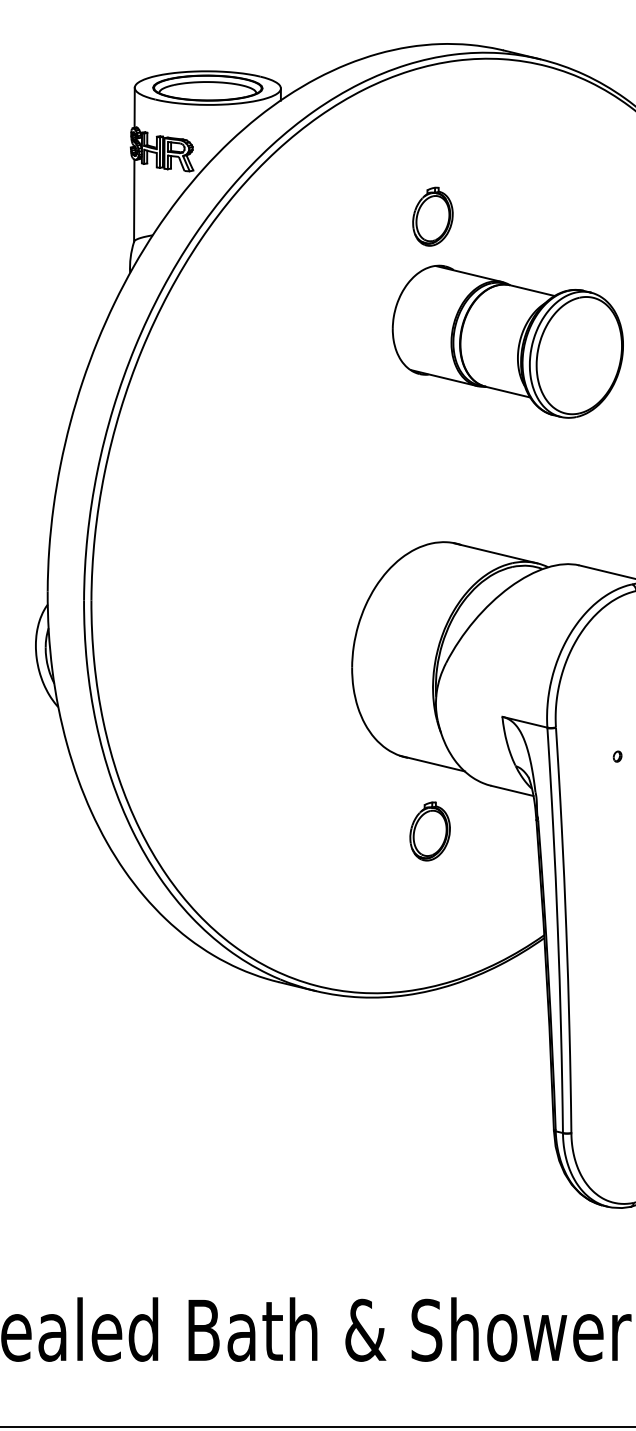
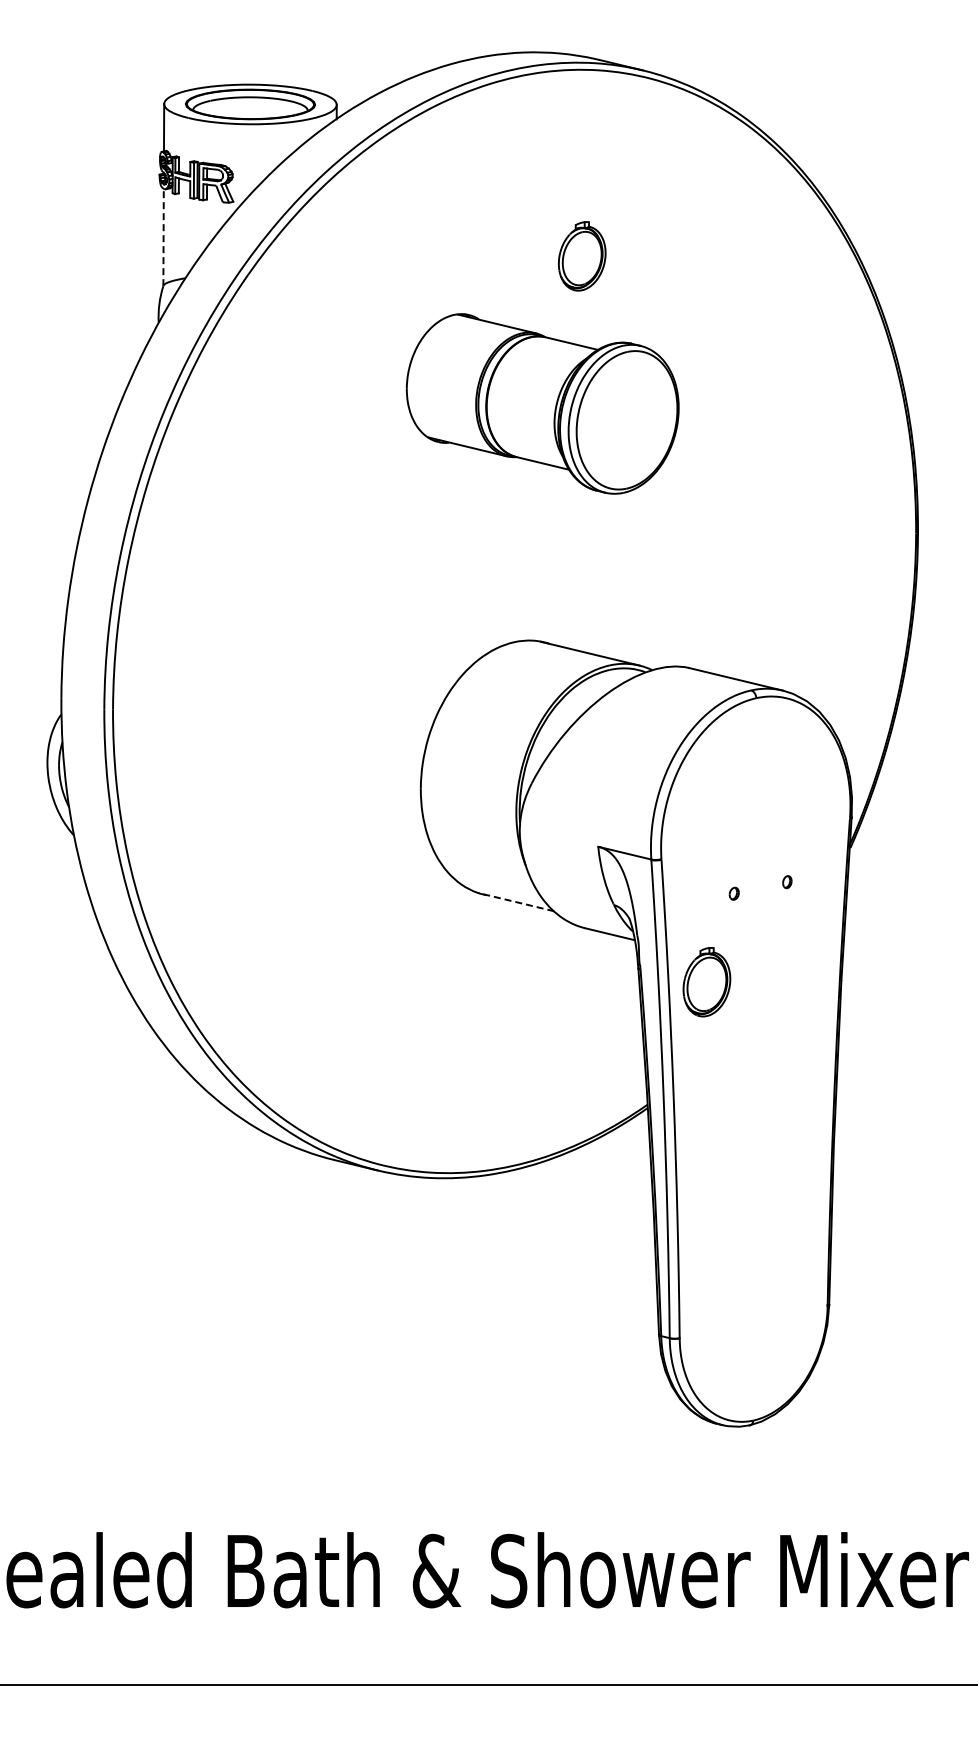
line: (134, 200) -> (163, 237), solid -> dashed
part: (433, 216) -> (582, 256), moved
part: (507, 341) -> (542, 403), moved
line: (432, 763) -> (515, 901), solid -> dashed
part: (429, 831) -> (706, 982), moved

